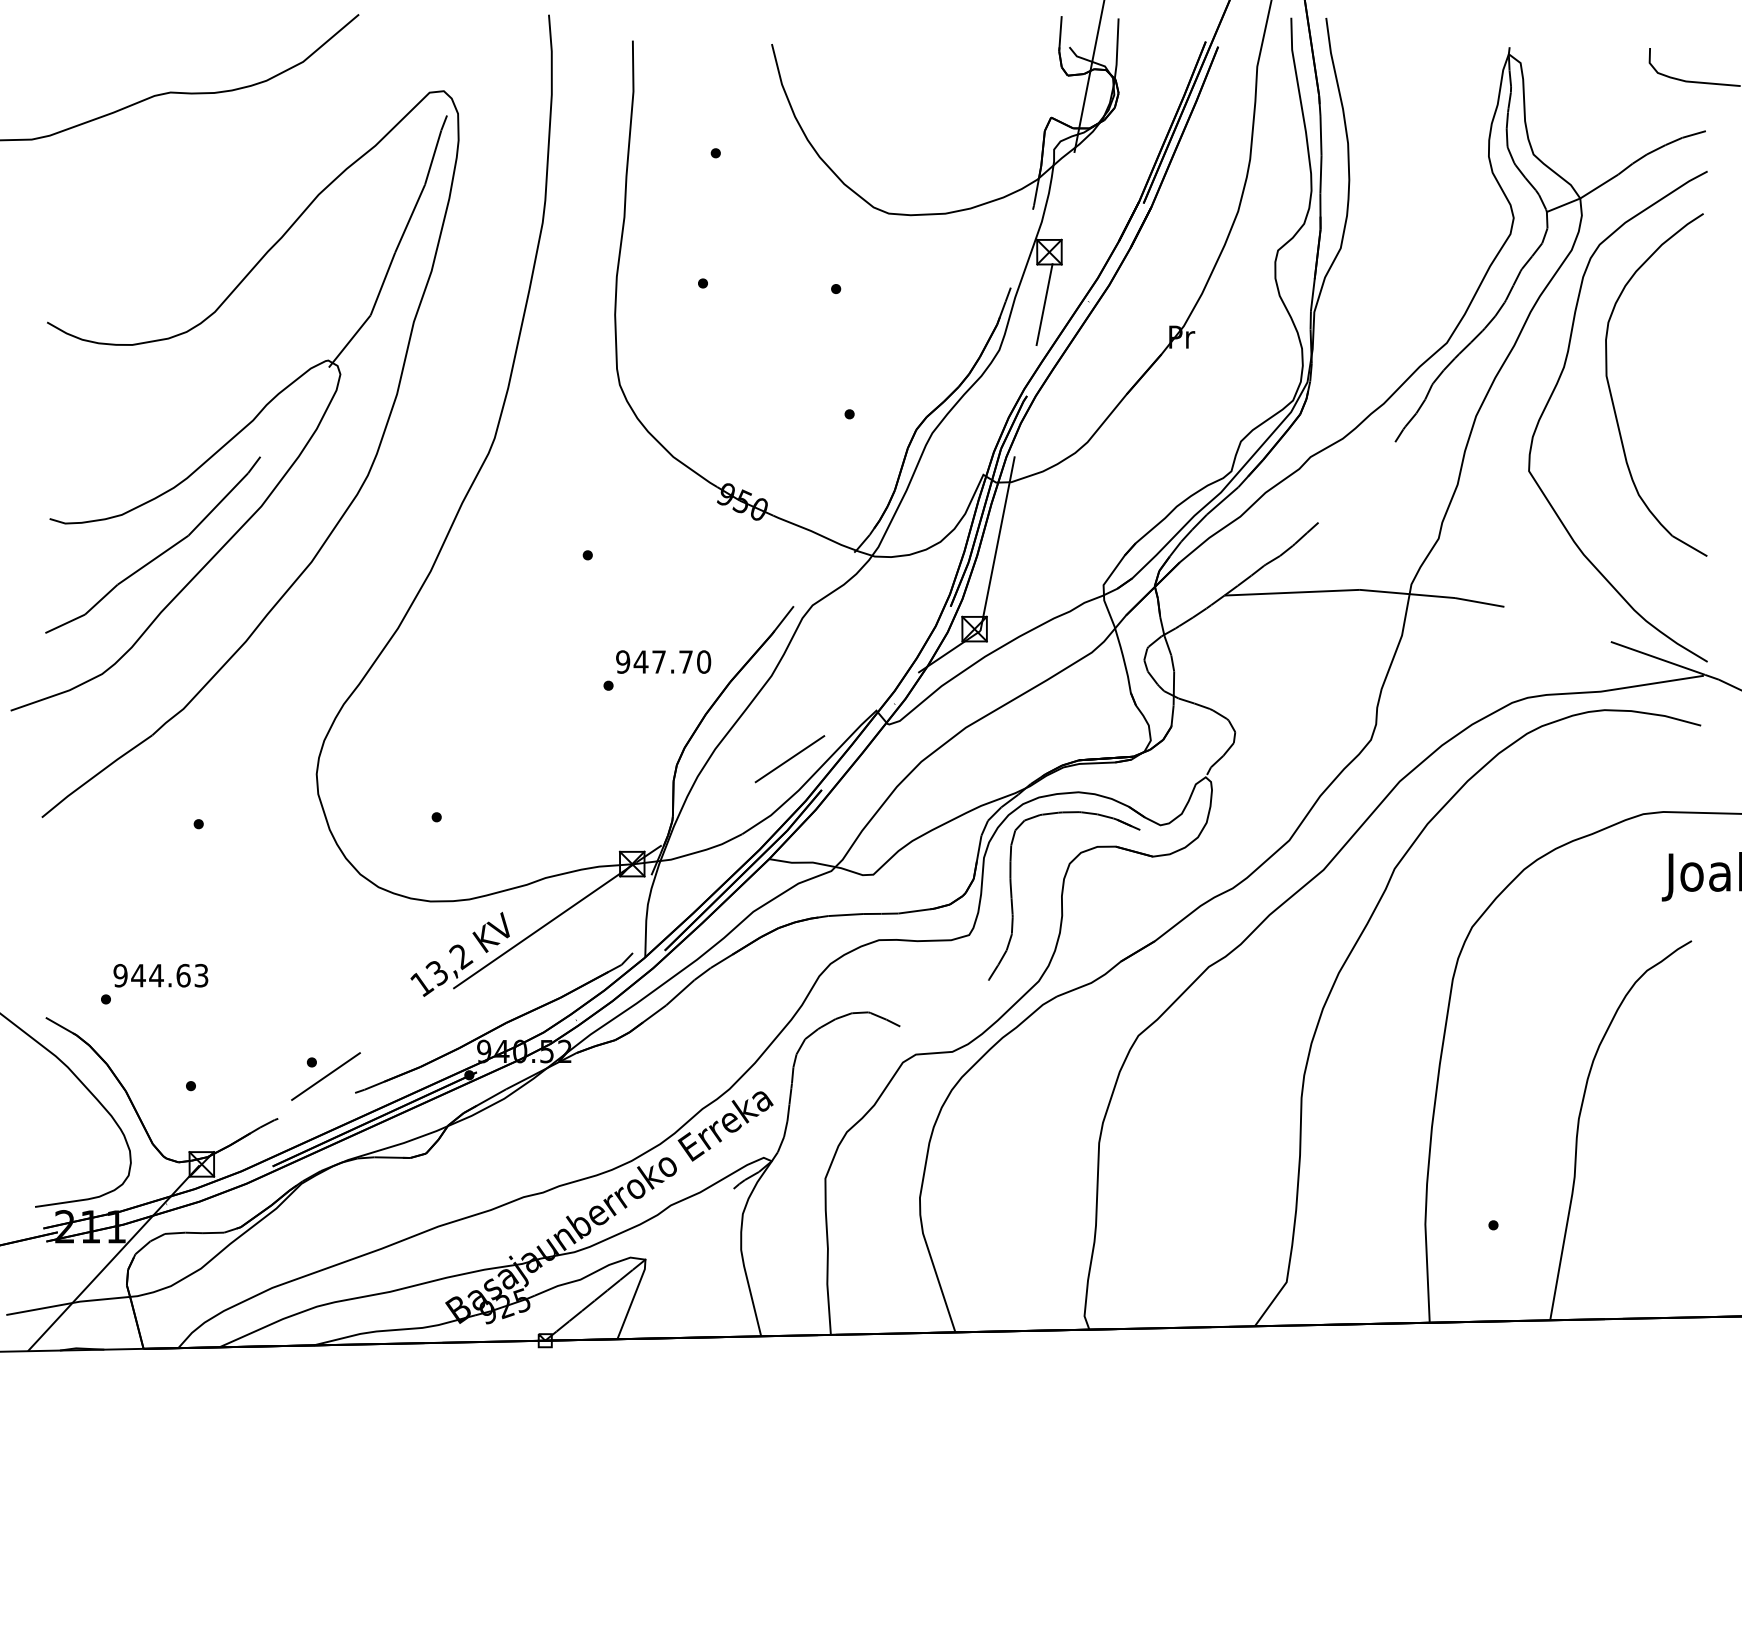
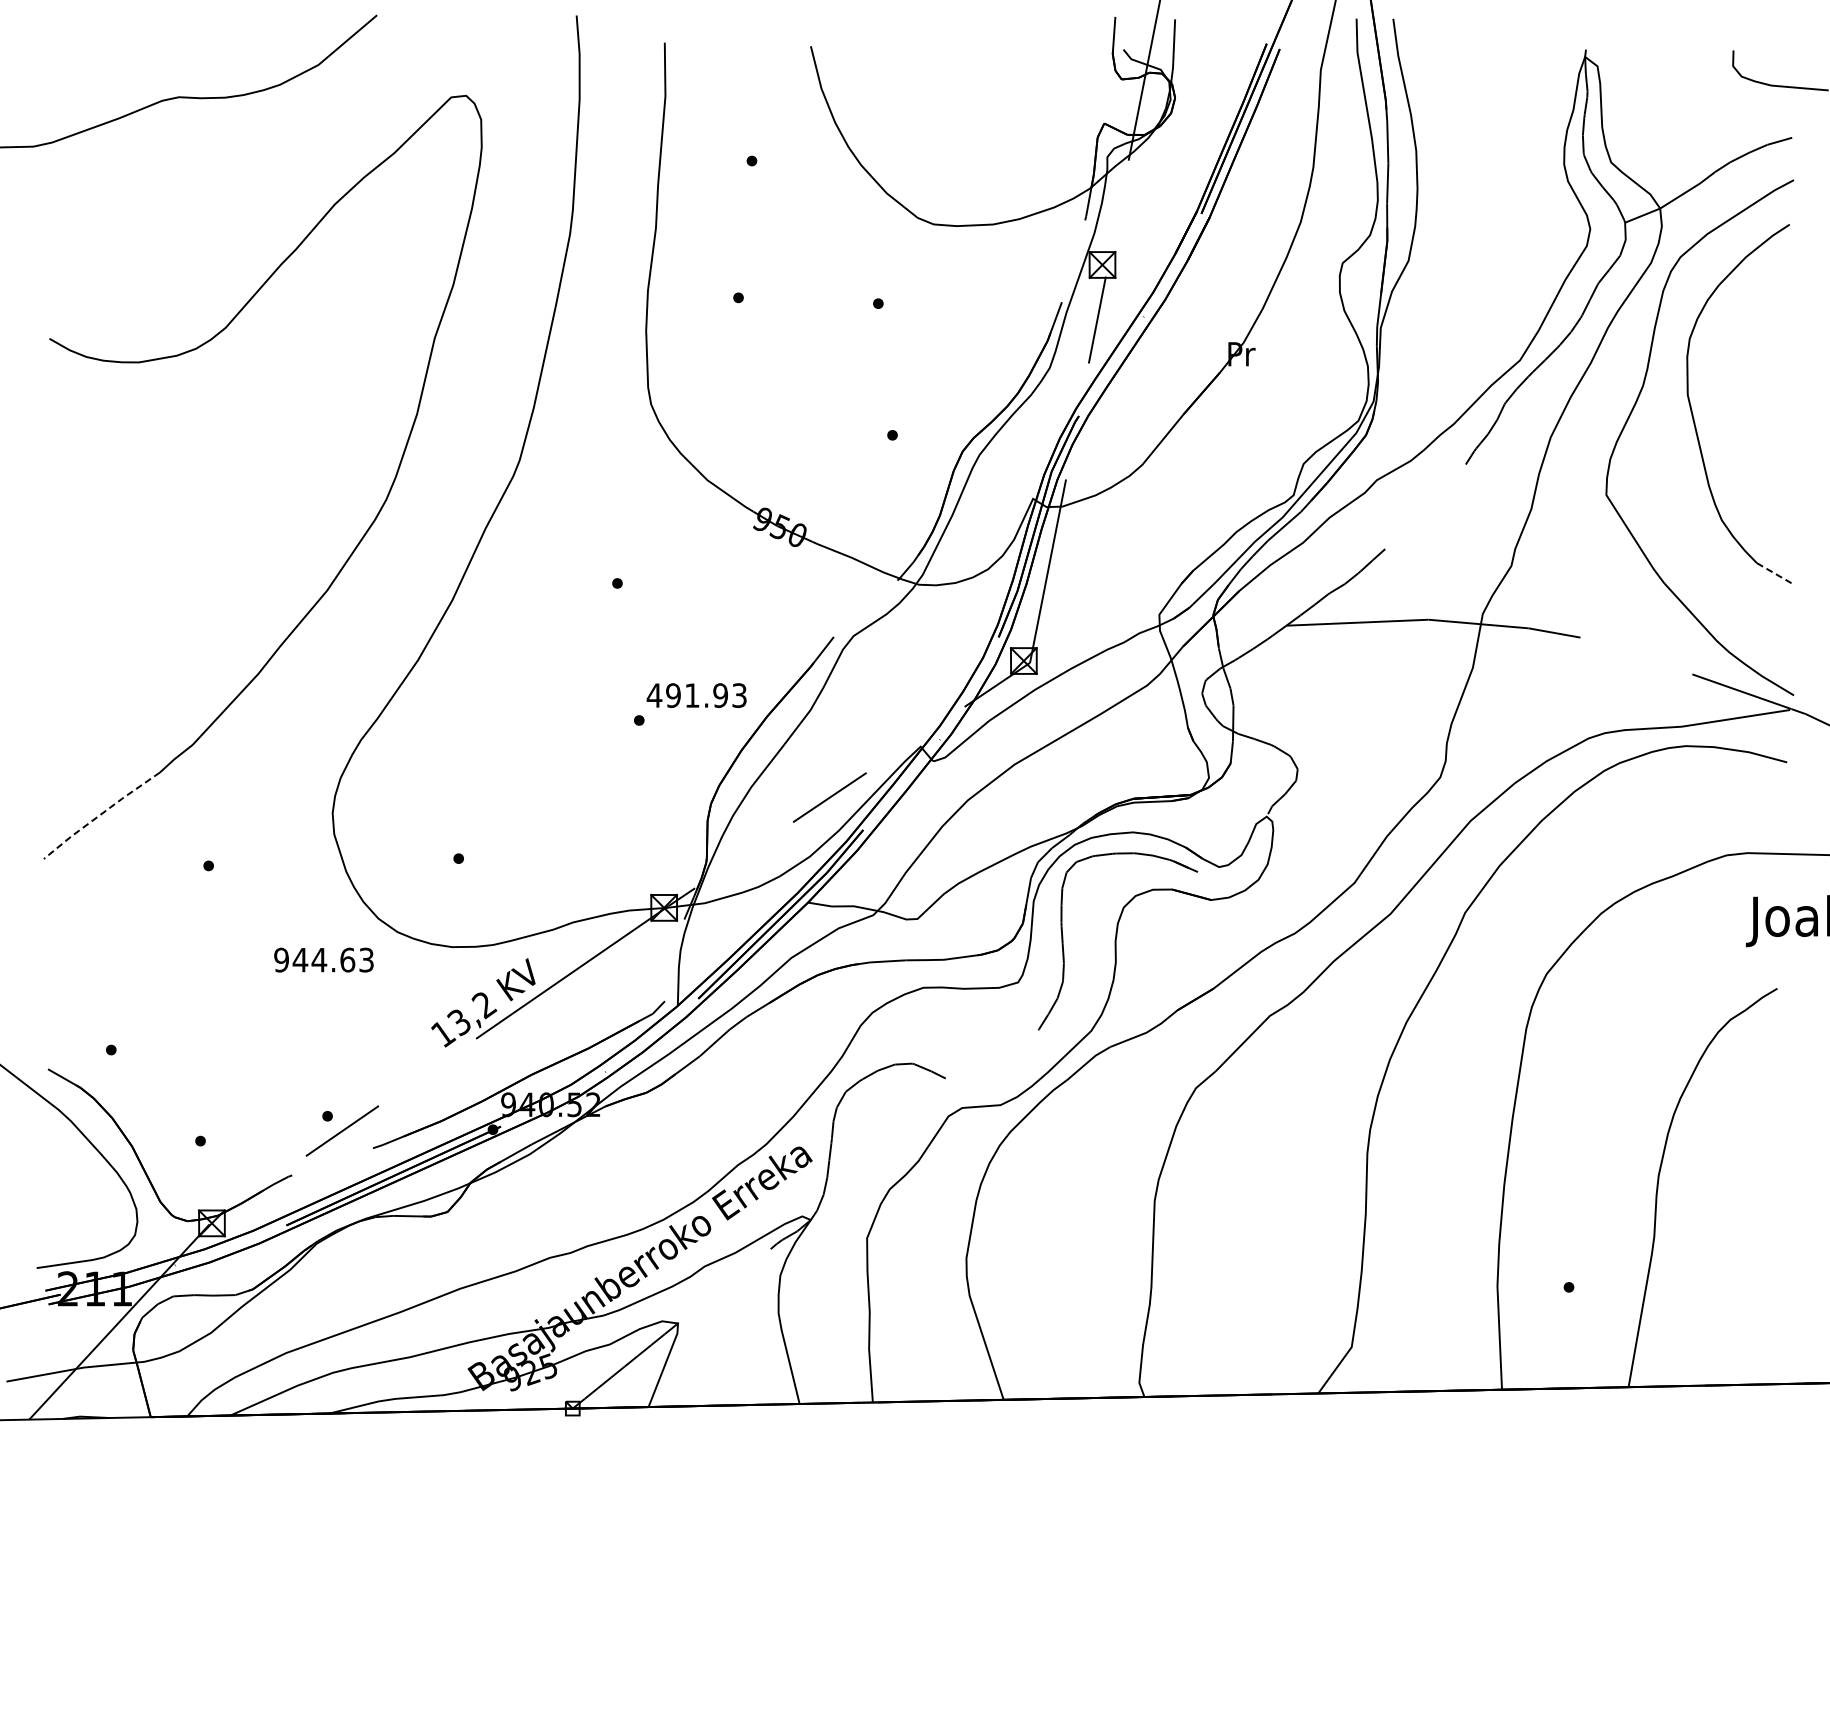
part: (243, 427) -> (255, 449), removed
line: (1690, 546) -> (1775, 574), solid -> dashed
text: (663, 661) -> (696, 695), 947.70 -> 491.93
line: (95, 775) -> (100, 814), solid -> dashed
text: (160, 975) -> (323, 959), moved

